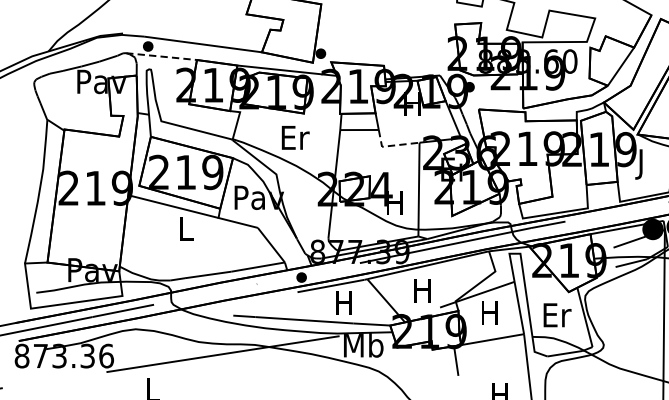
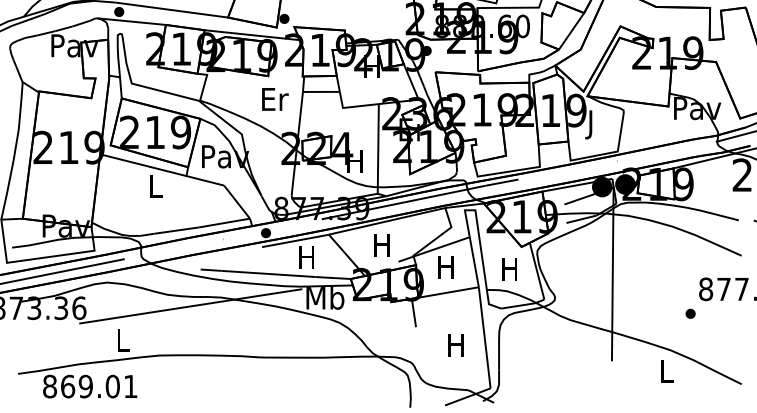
line: (162, 56) -> (132, 21), dashed -> solid
text: (295, 137) -> (275, 99), moved
line: (392, 145) -> (352, 106), dashed -> solid
text: (557, 314) -> (510, 268), Er -> H

